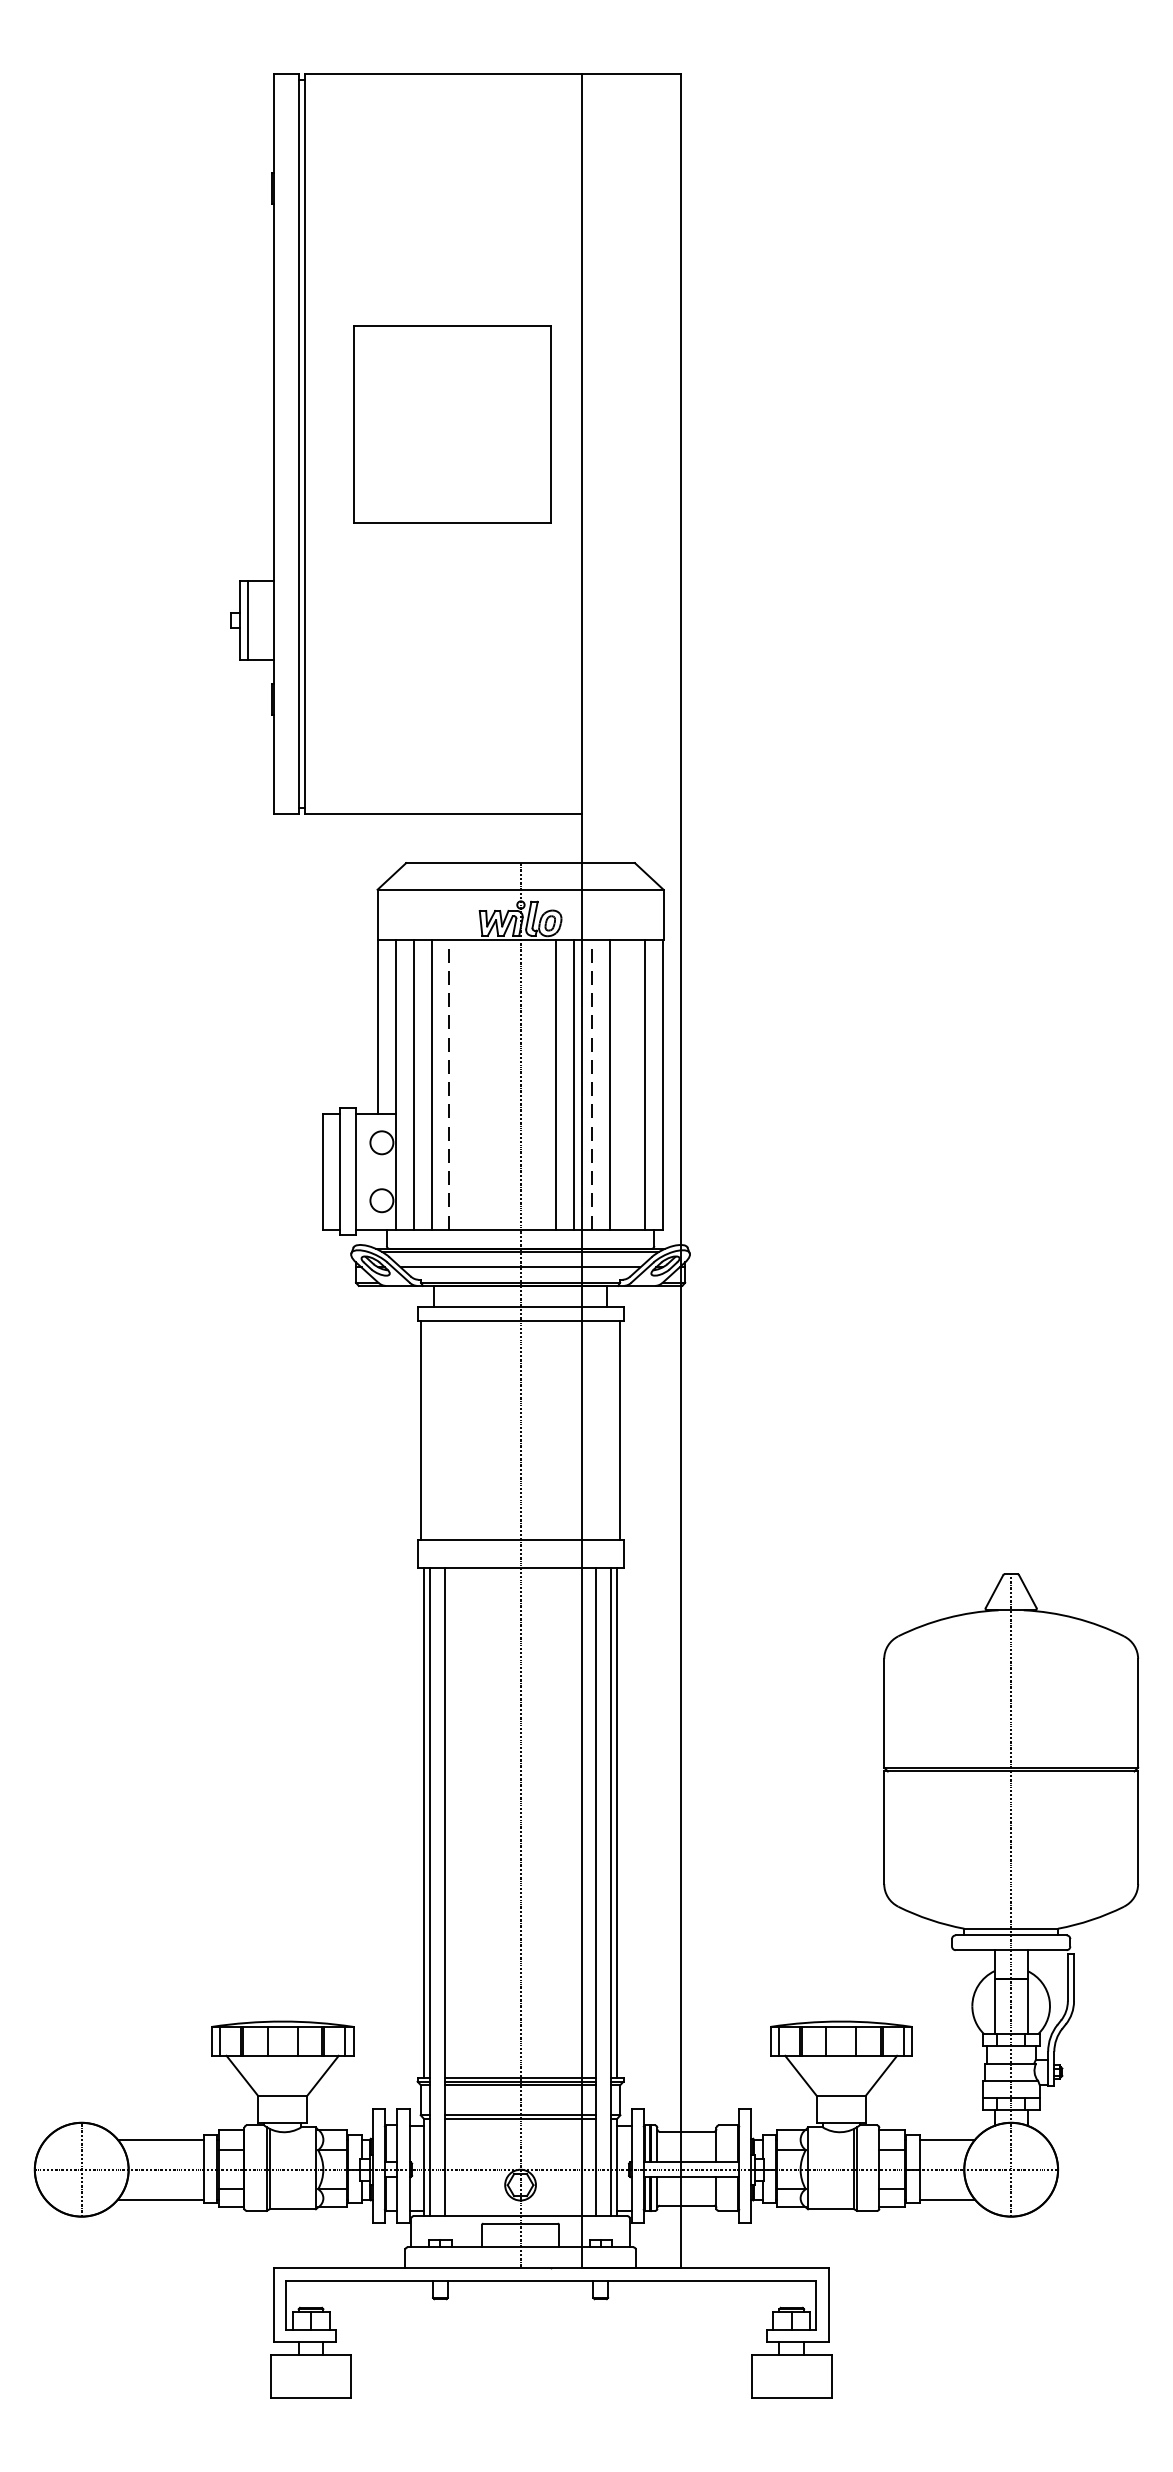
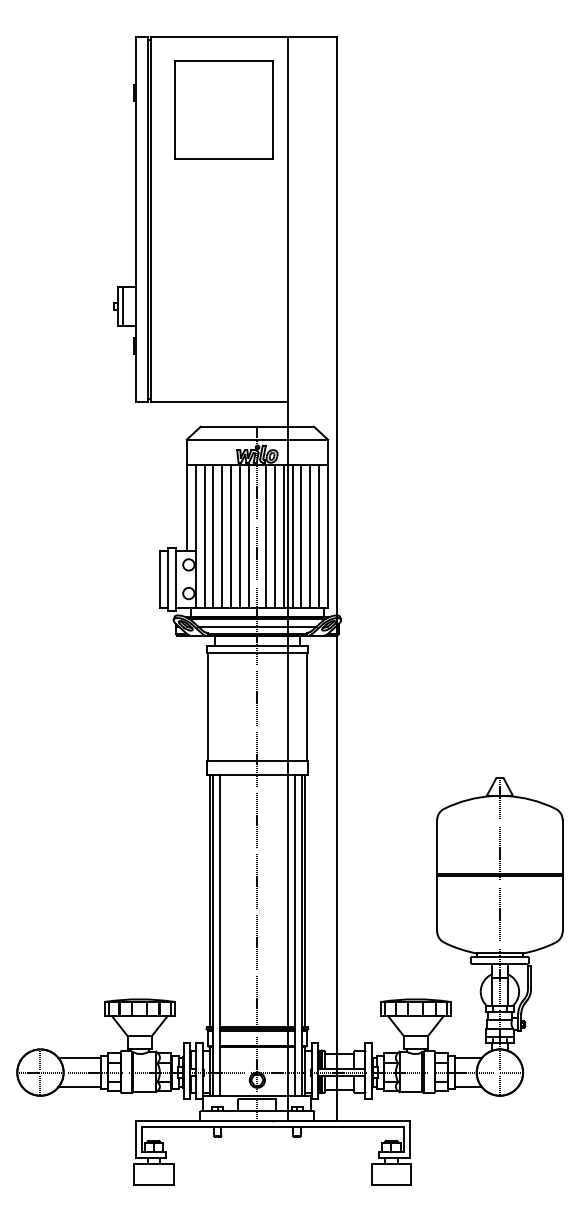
part: (451, 423) -> (223, 109), moved
line: (468, 1083) -> (231, 535), added
line: (484, 1083) -> (239, 535), added
line: (502, 1083) -> (248, 535), added
line: (538, 1083) -> (266, 535), added
line: (627, 1083) -> (310, 535), added
line: (449, 1085) -> (222, 536), dashed -> solid
line: (591, 1085) -> (292, 536), dashed -> solid

